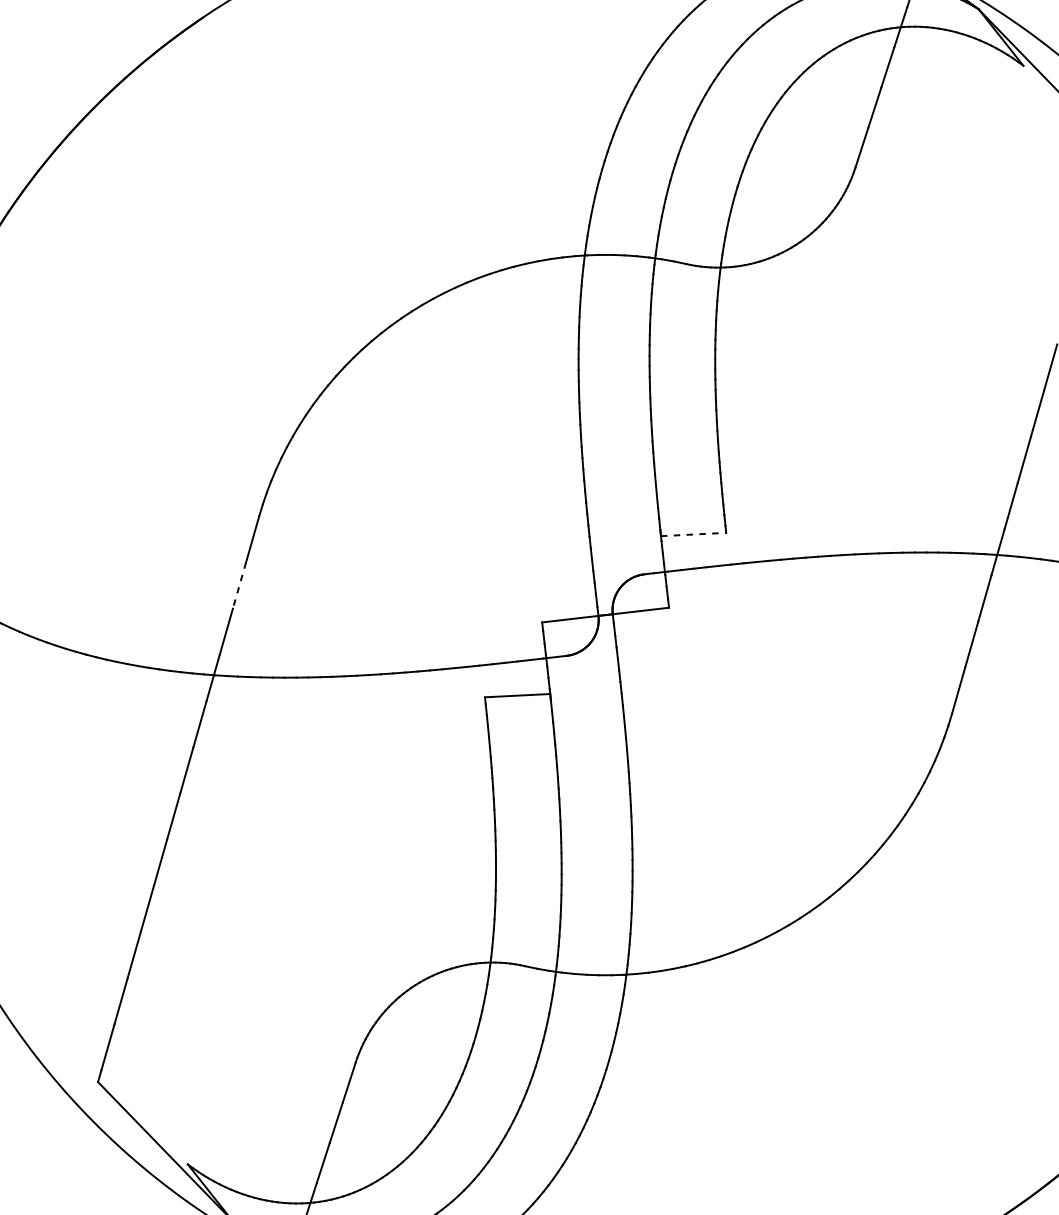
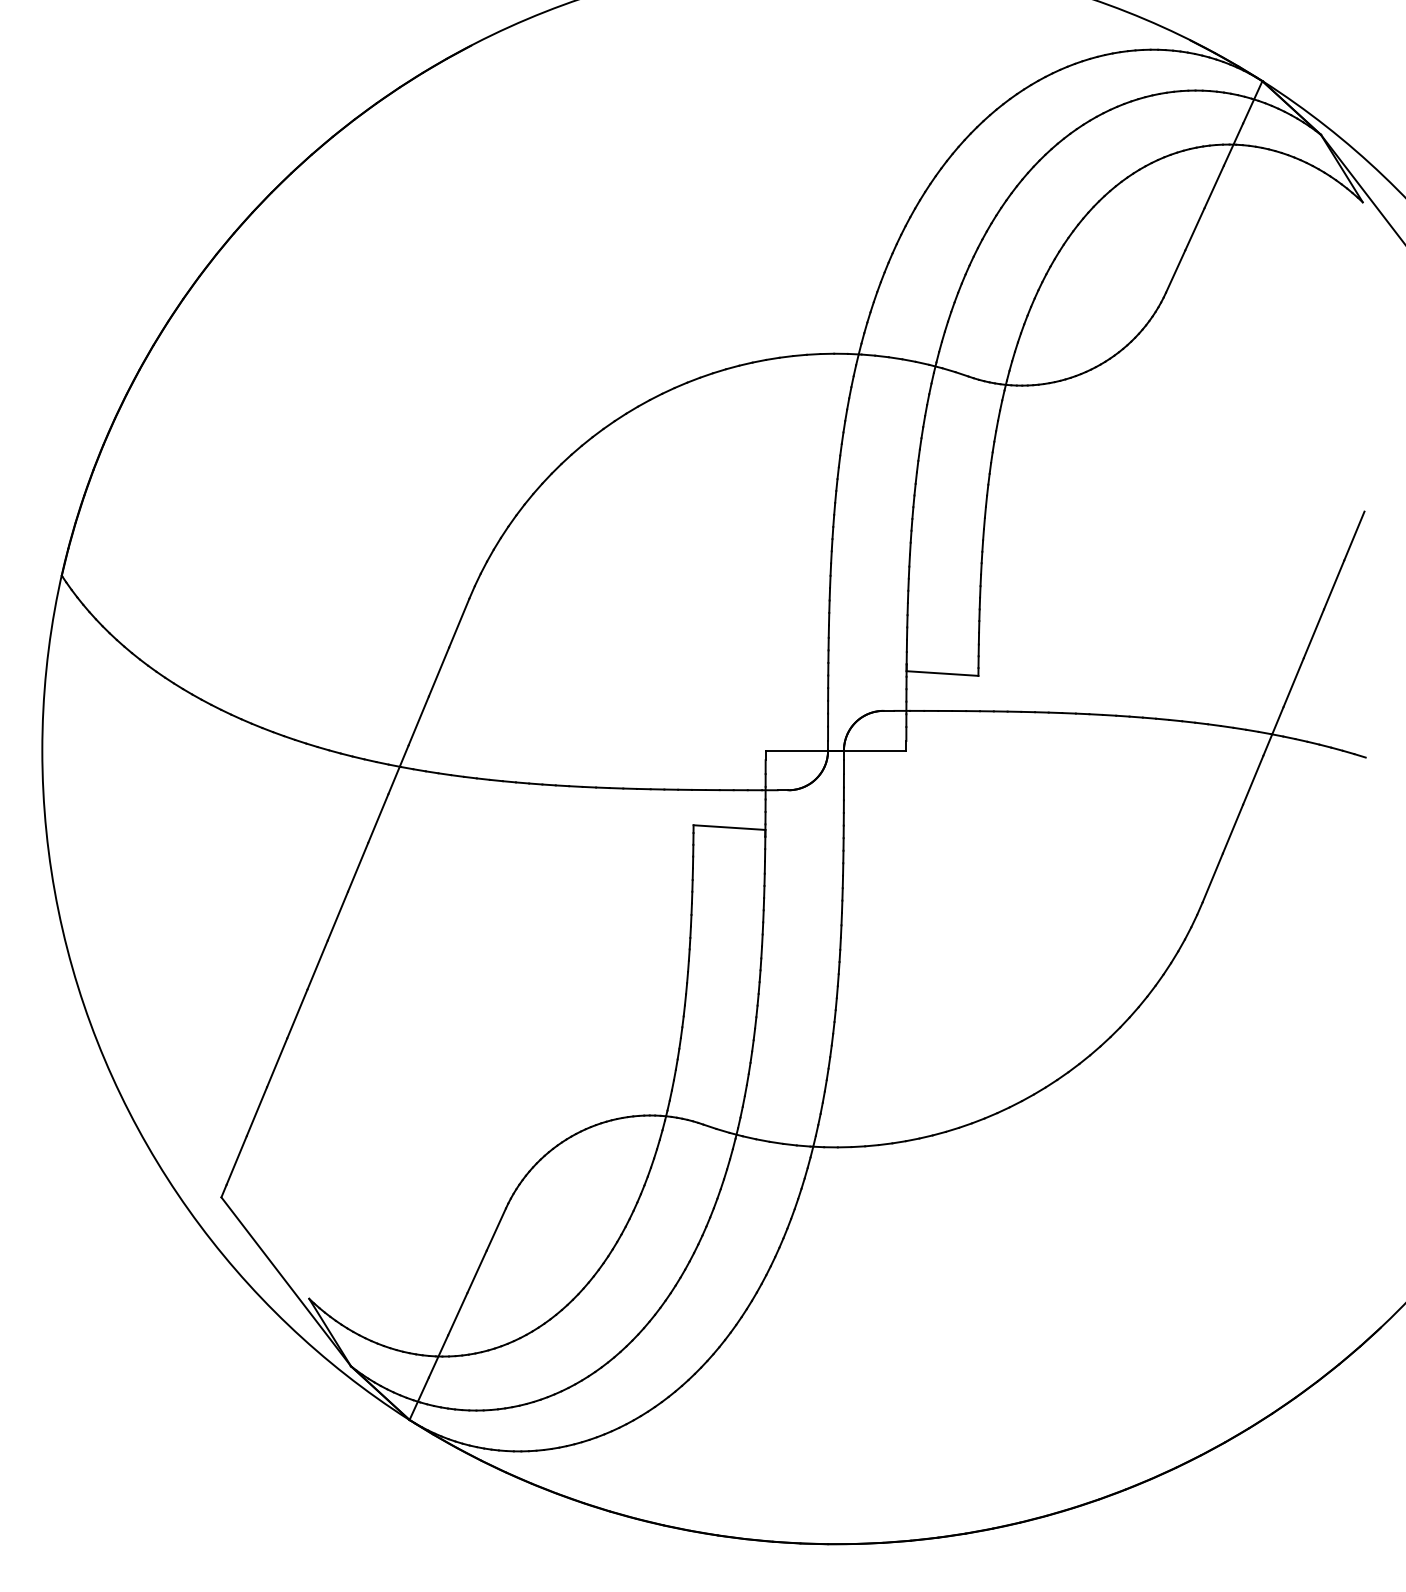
line: (693, 534) -> (942, 673), dashed -> solid
line: (239, 586) -> (438, 672), dashed -> solid

